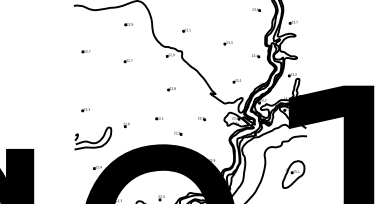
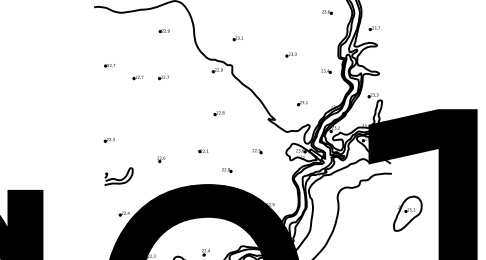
part: (107, 61) -> (137, 78), added
part: (93, 138) -> (119, 176), size x0.6
part: (293, 174) -> (407, 213), moved

